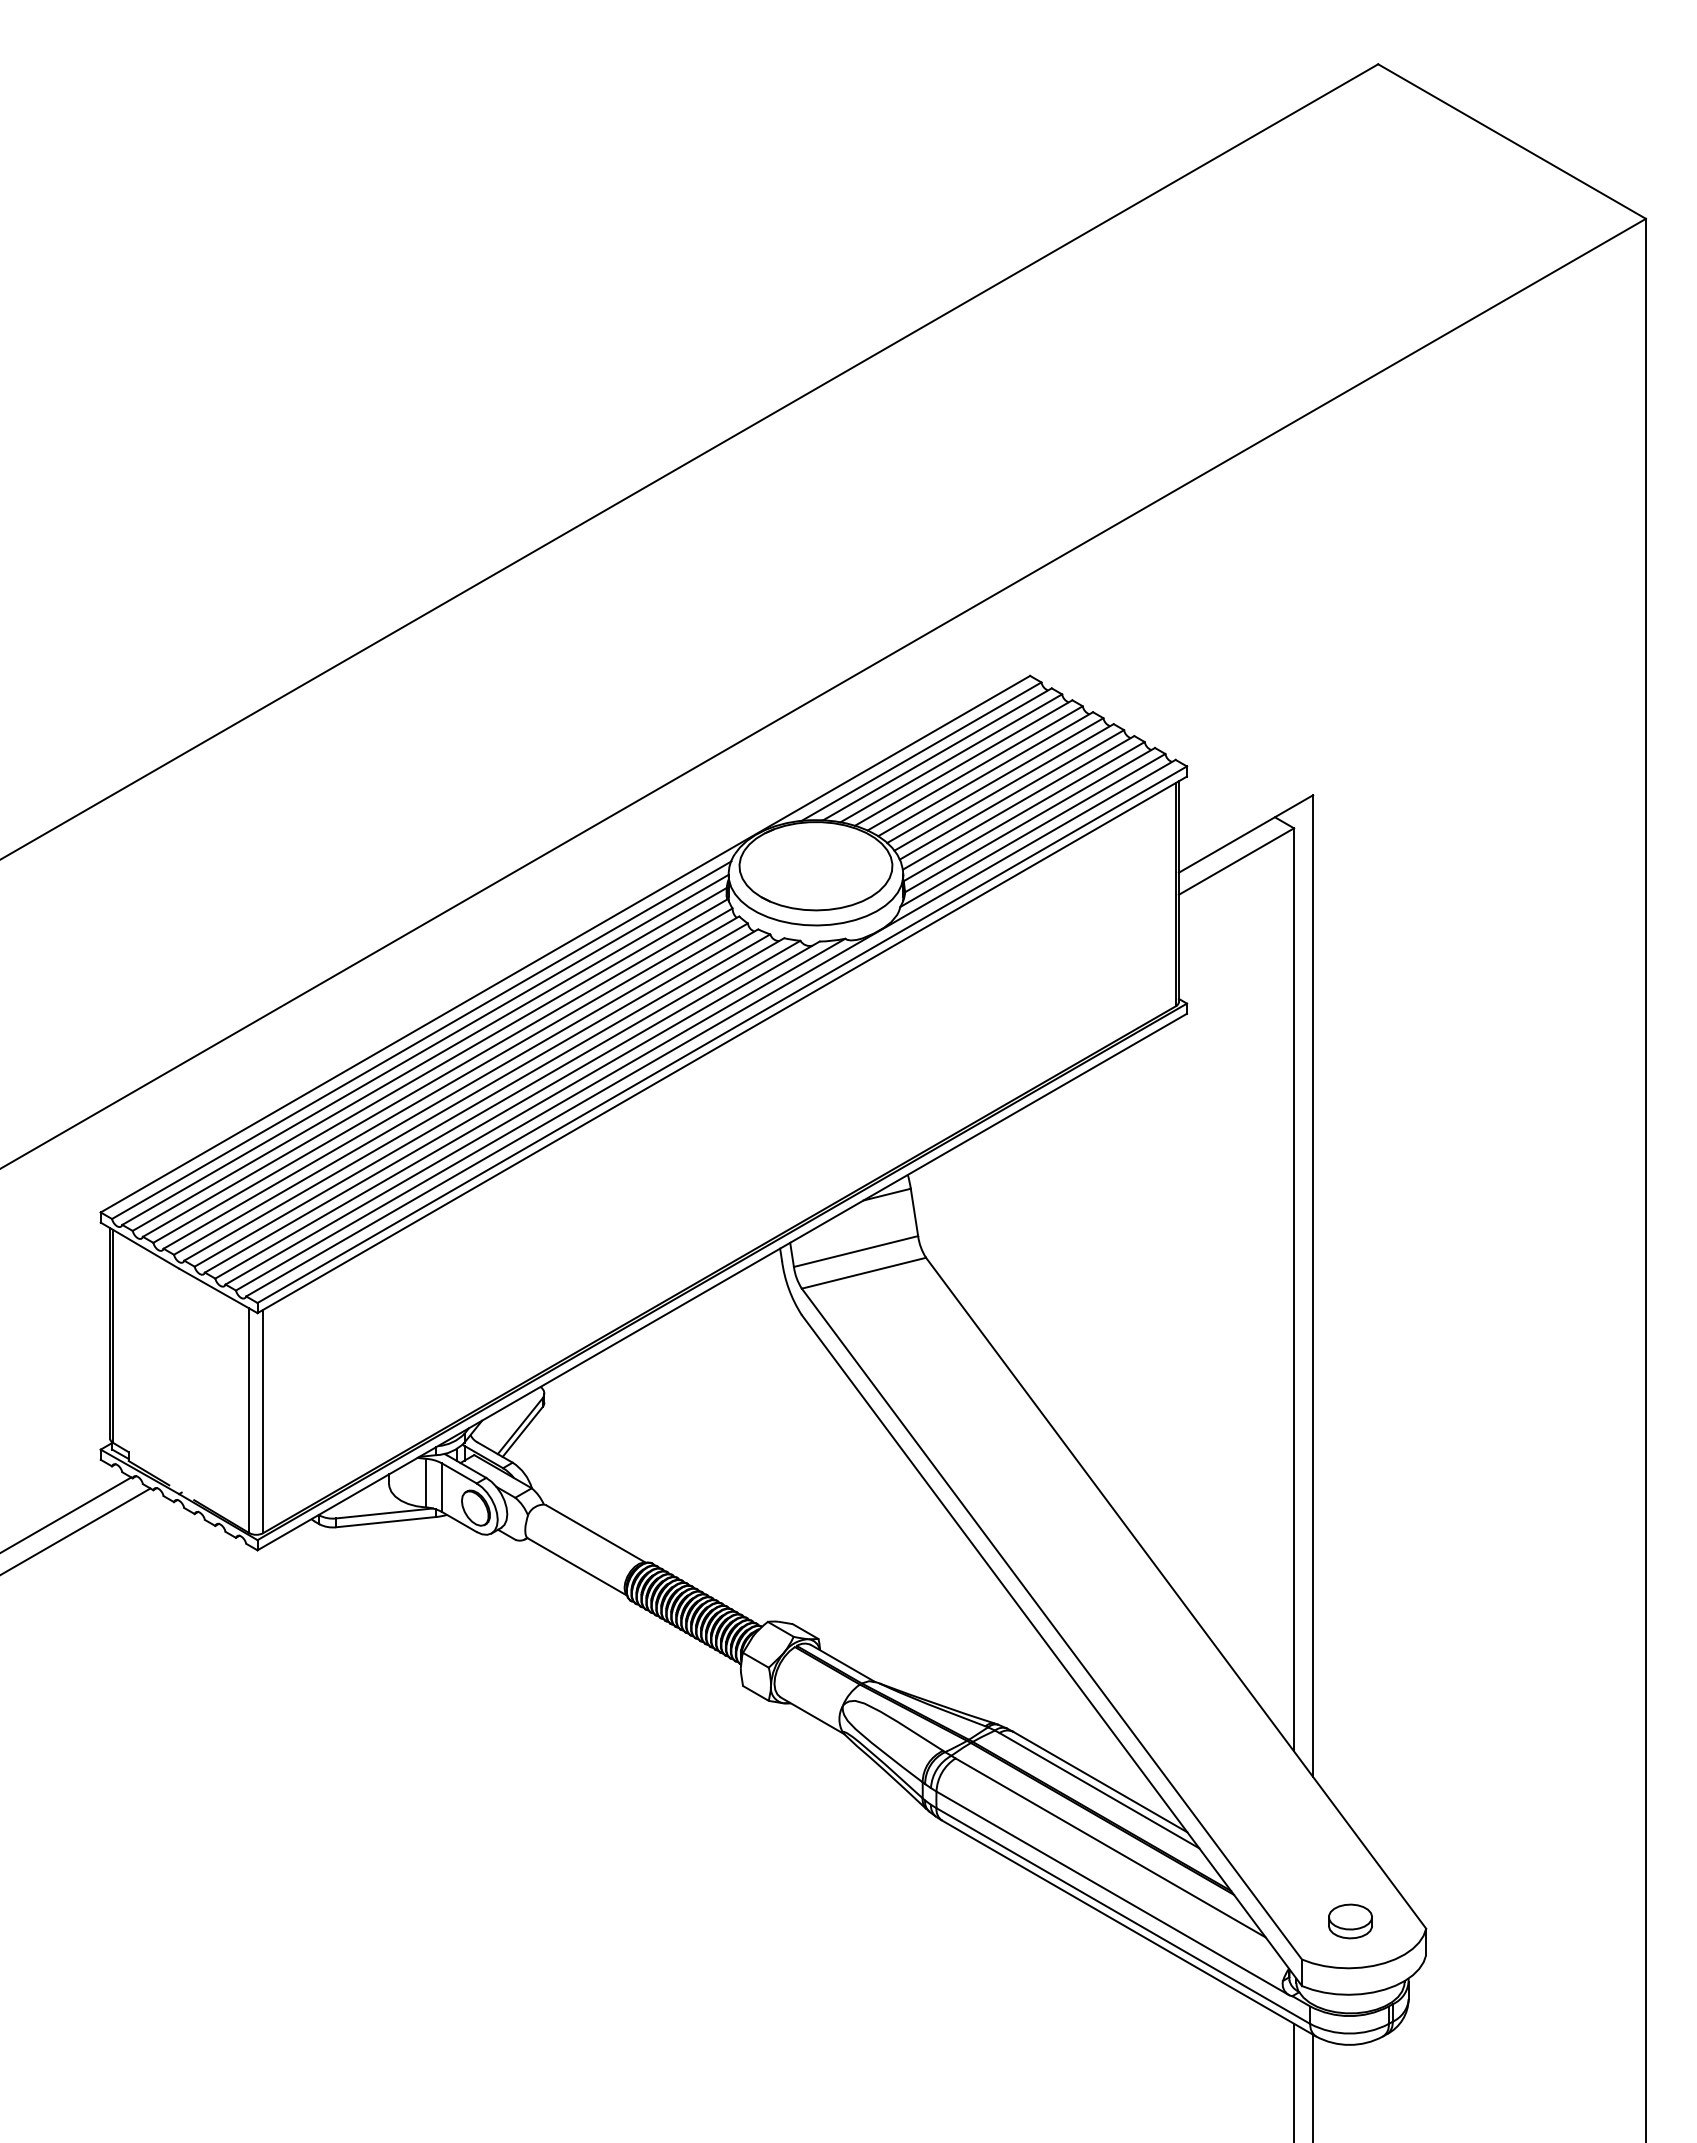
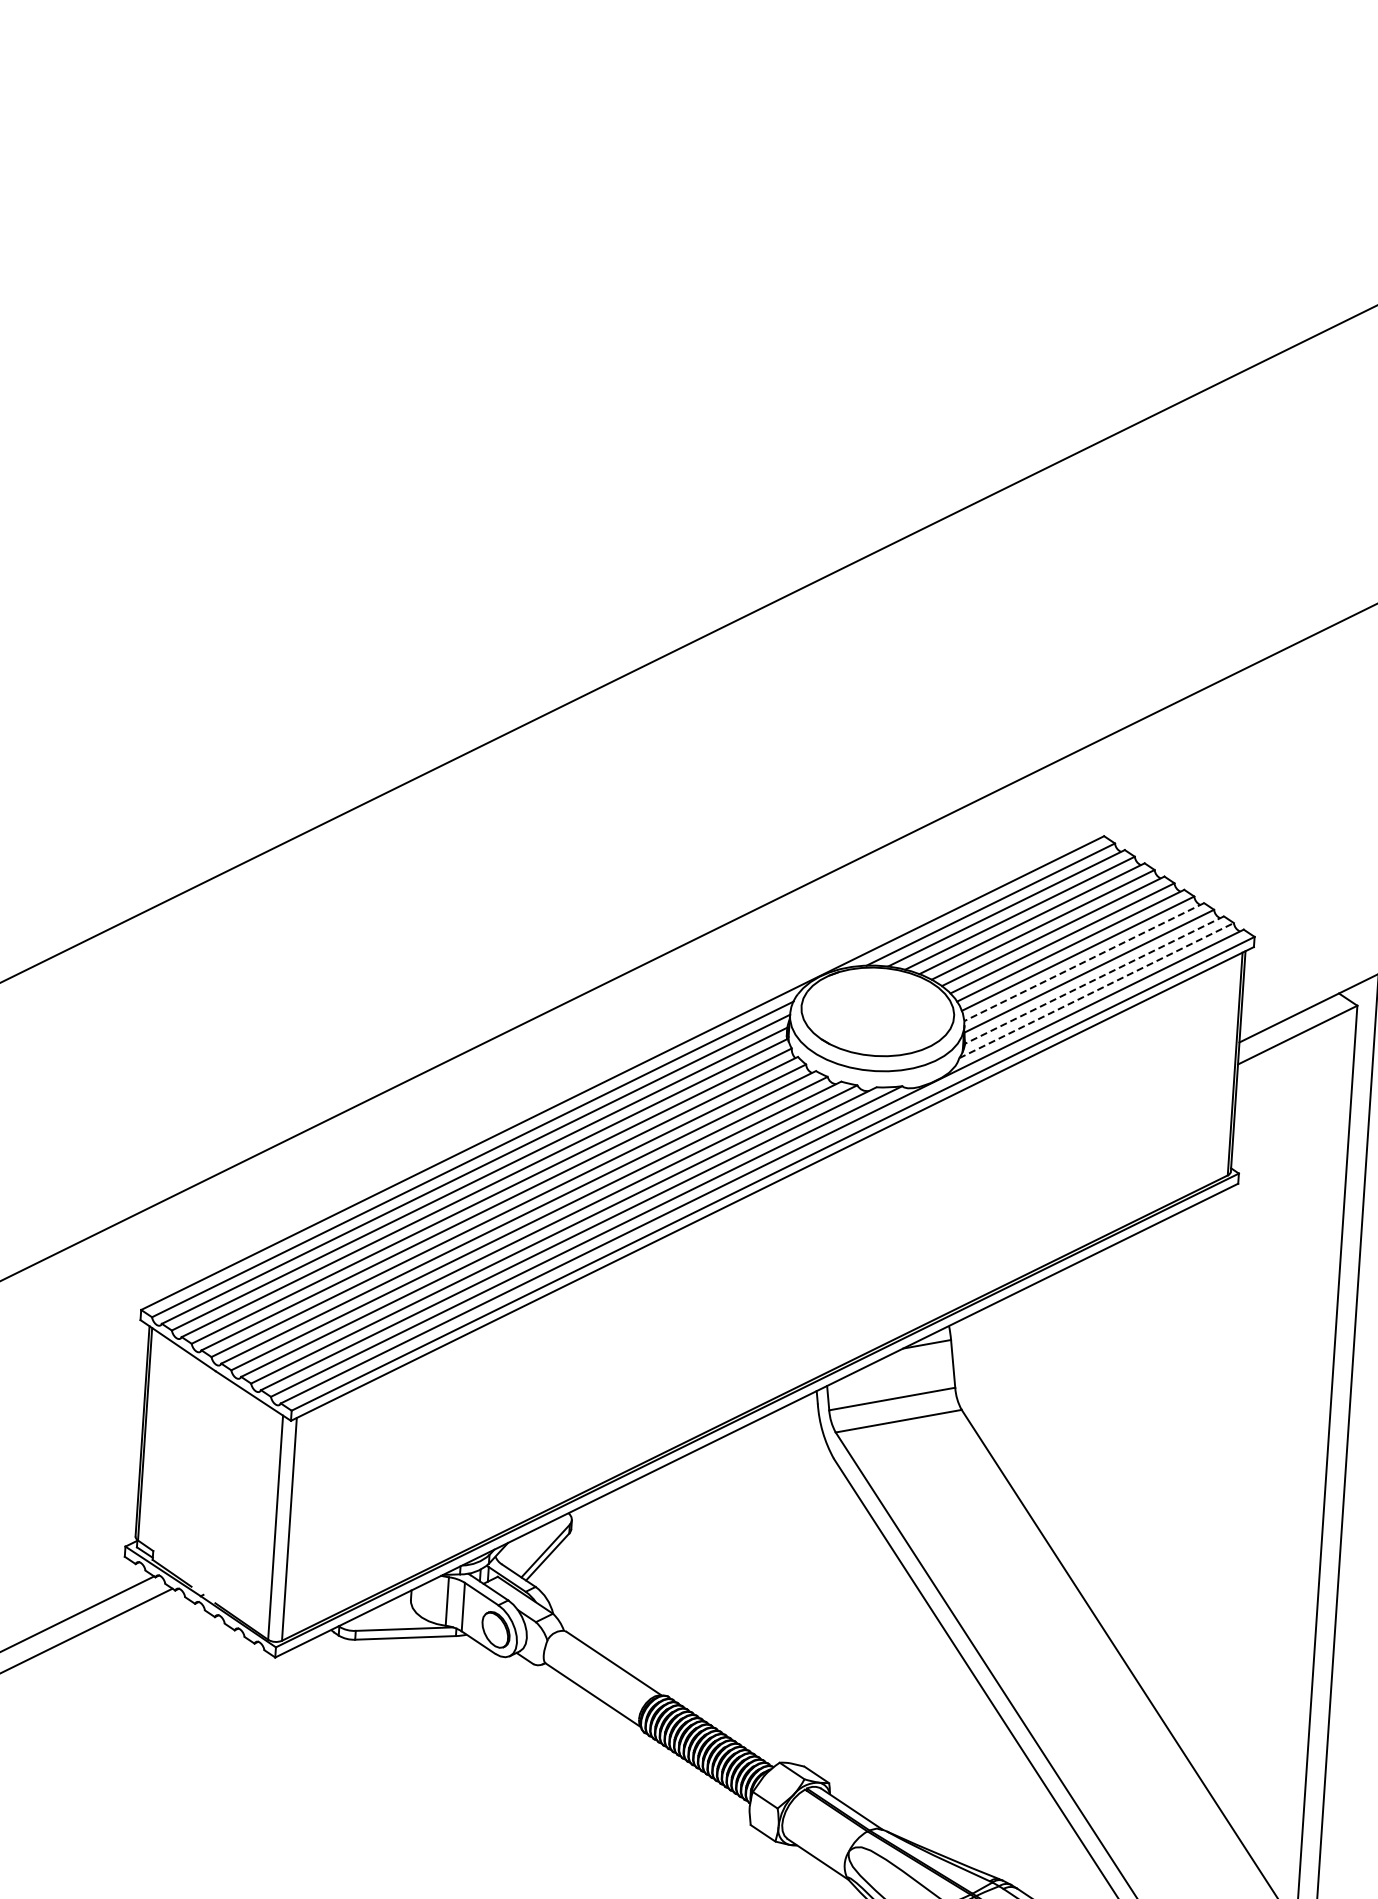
line: (1018, 802) -> (1084, 961), solid -> dashed
line: (1029, 820) -> (1093, 980), solid -> dashed
line: (1033, 830) -> (1097, 990), solid -> dashed

